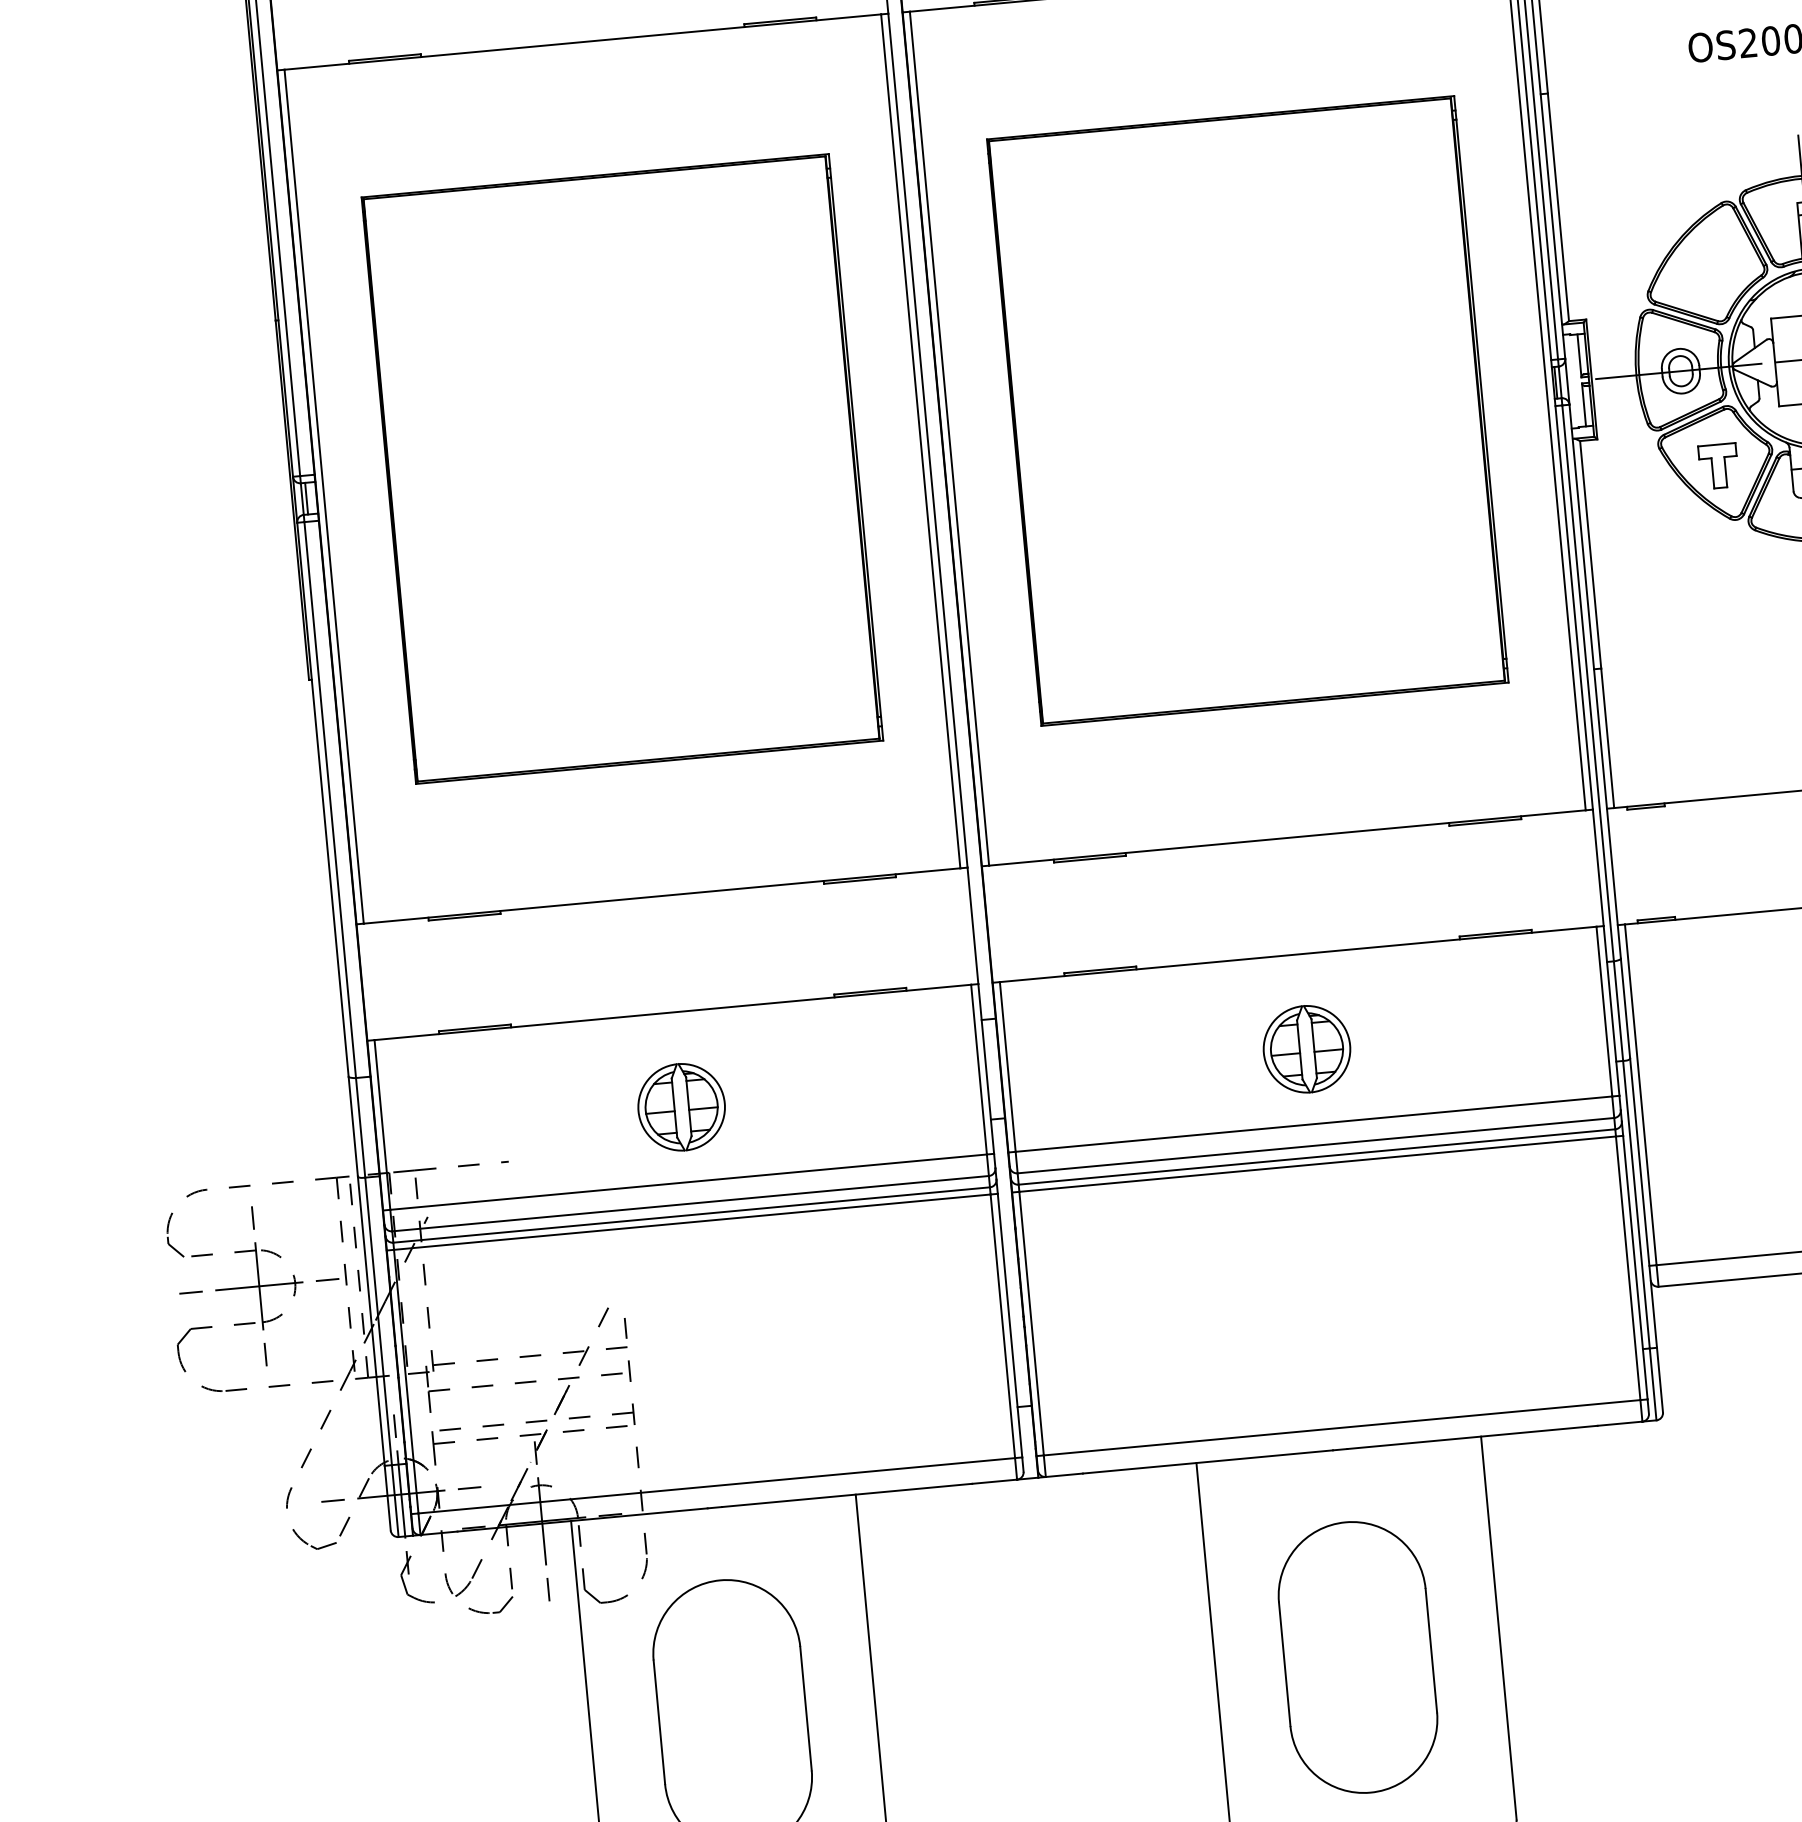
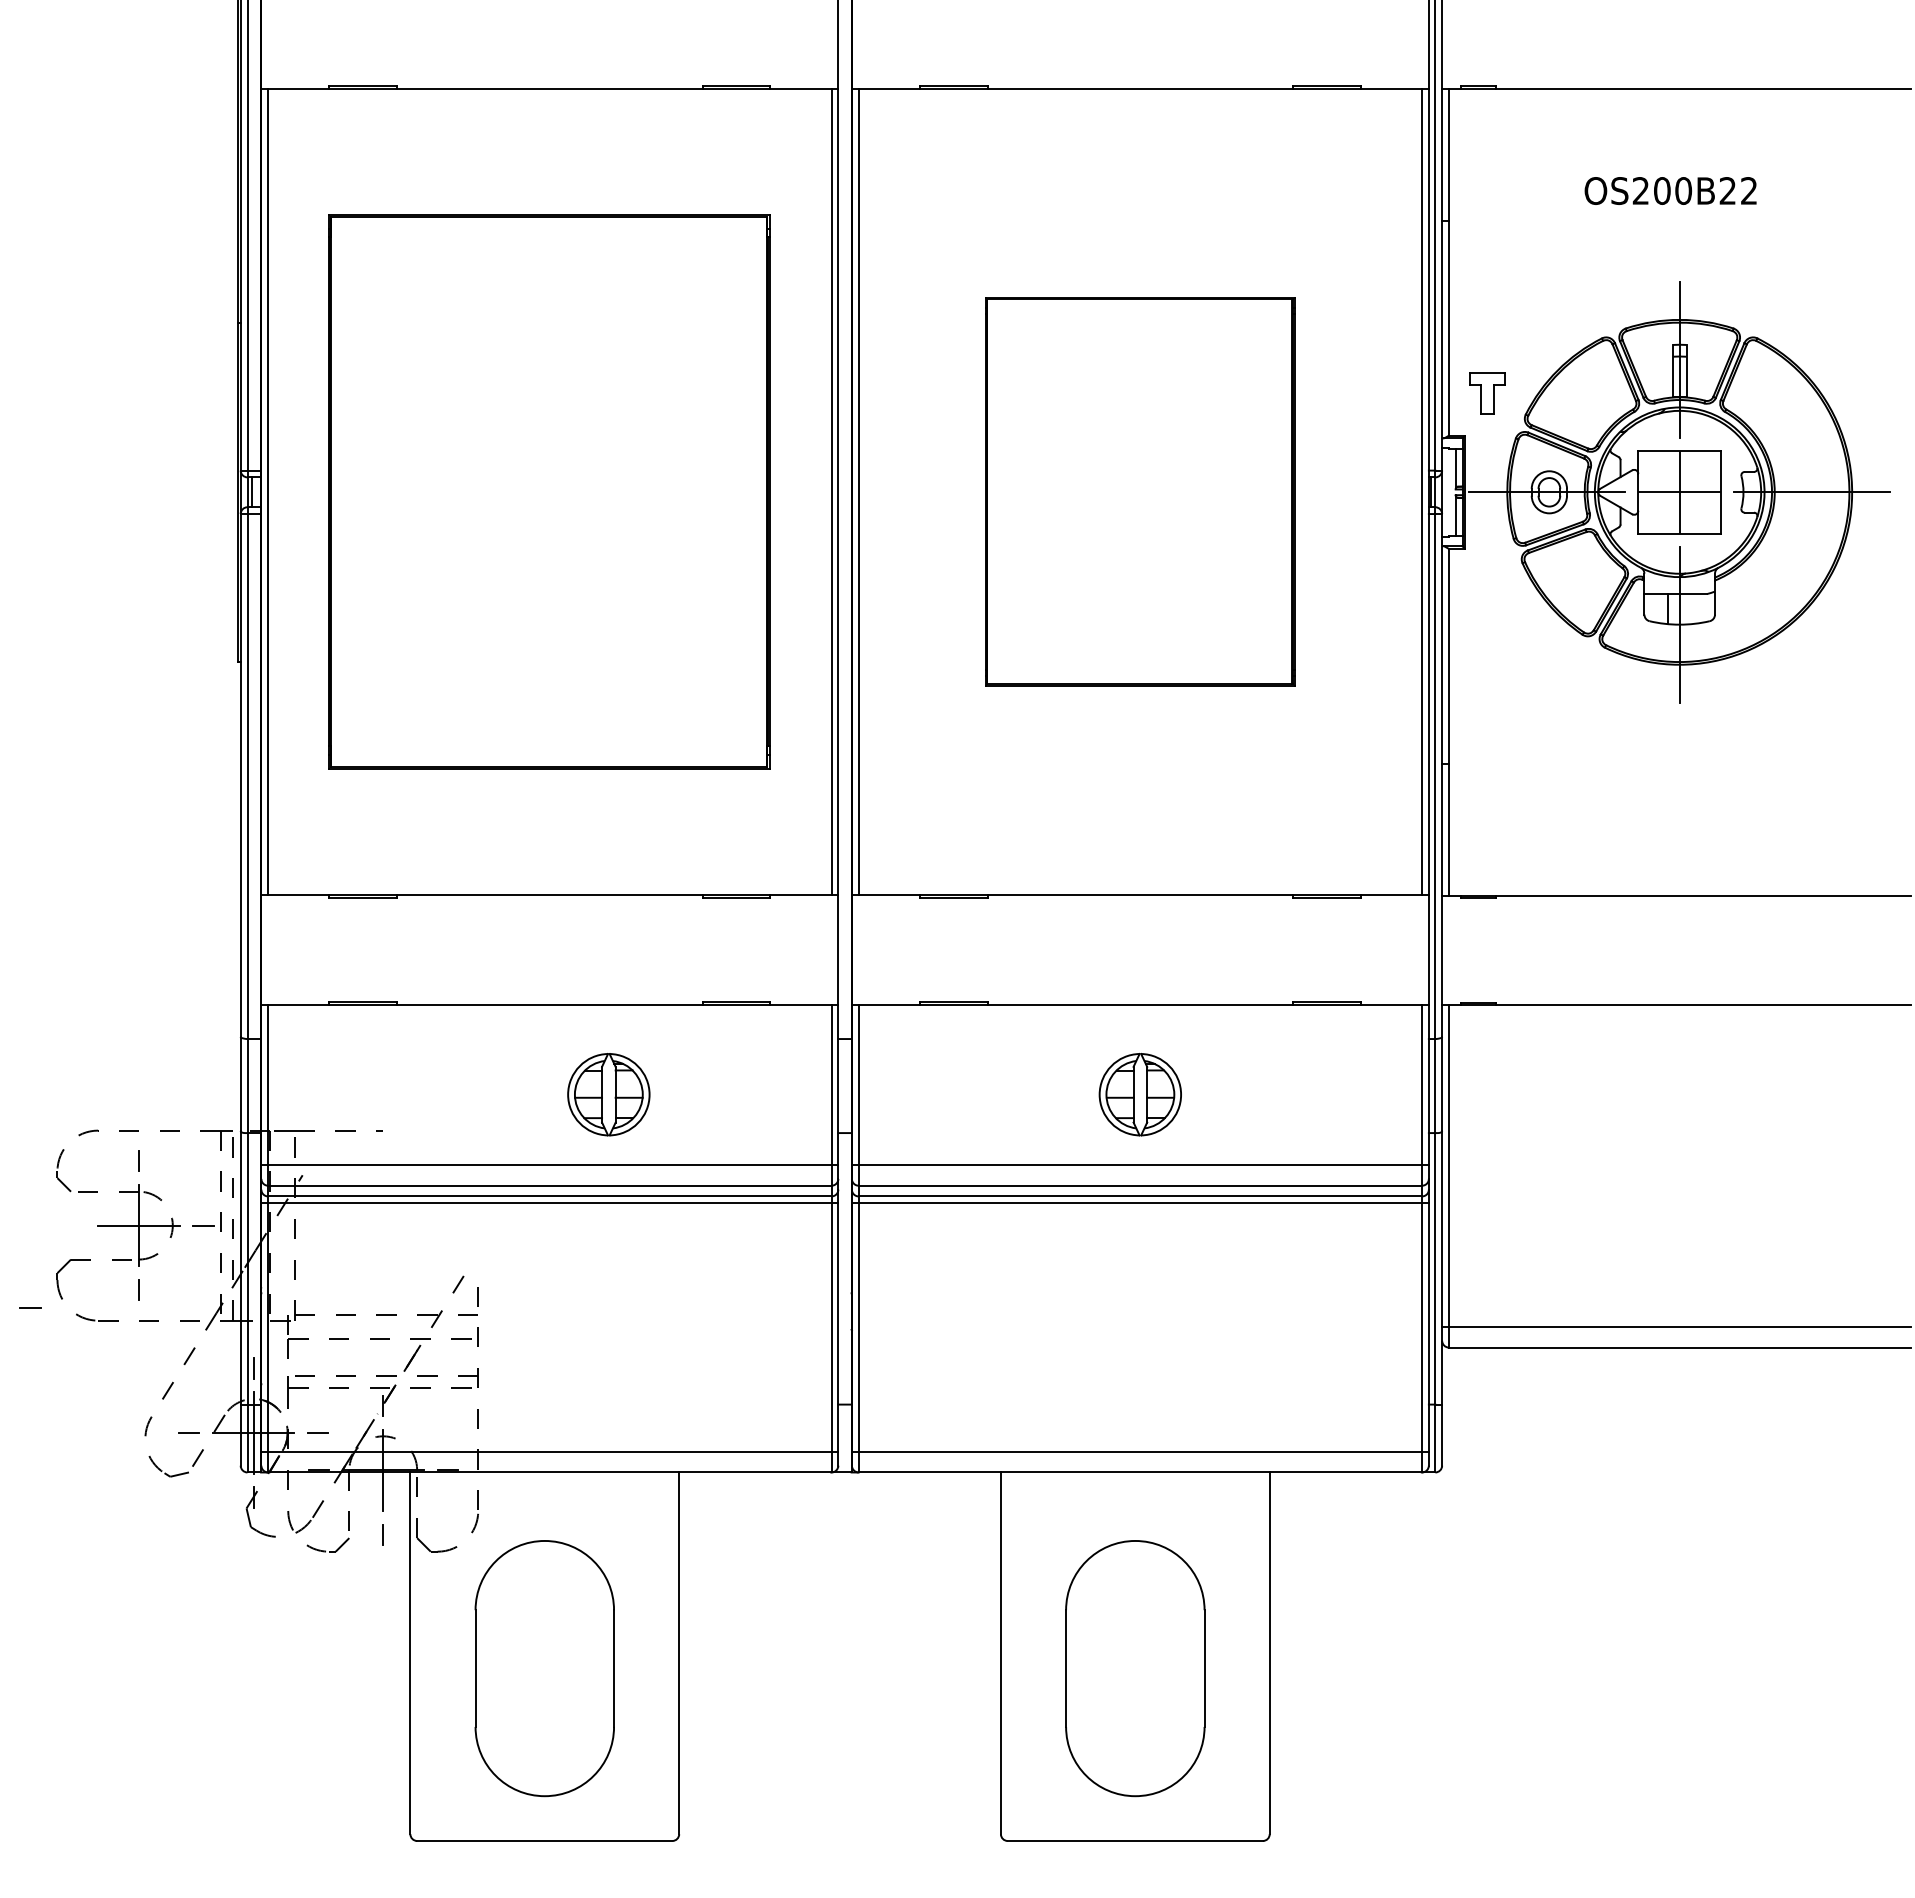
part: (1247, 410) -> (1140, 491), size x0.7
part: (1718, 466) -> (1487, 393), moved
part: (681, 1107) -> (608, 1094), moved
line: (191, 1292) -> (30, 1307), moved

